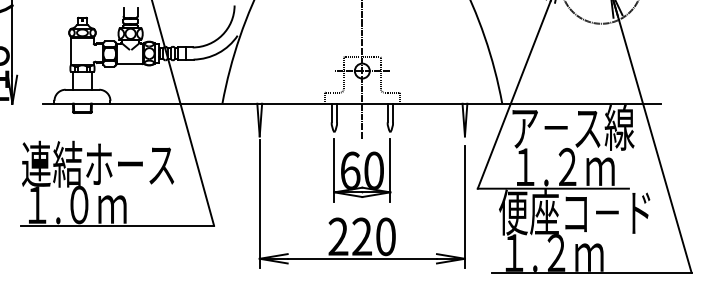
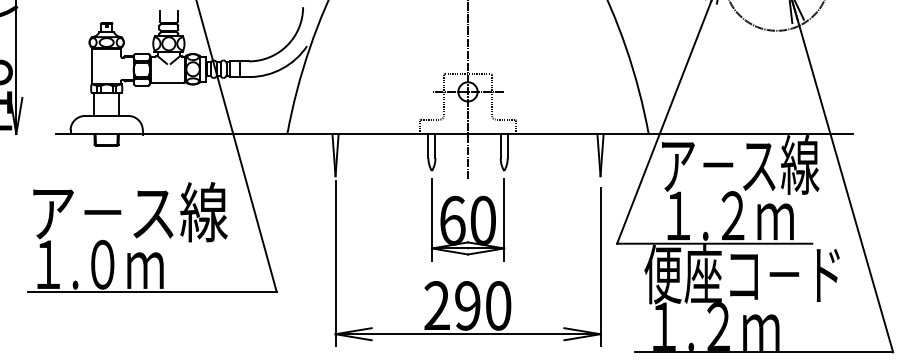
text: (99, 163) -> (128, 211), 連結ホース -> ア－ス線
text: (361, 237) -> (466, 306), 220 -> 290

